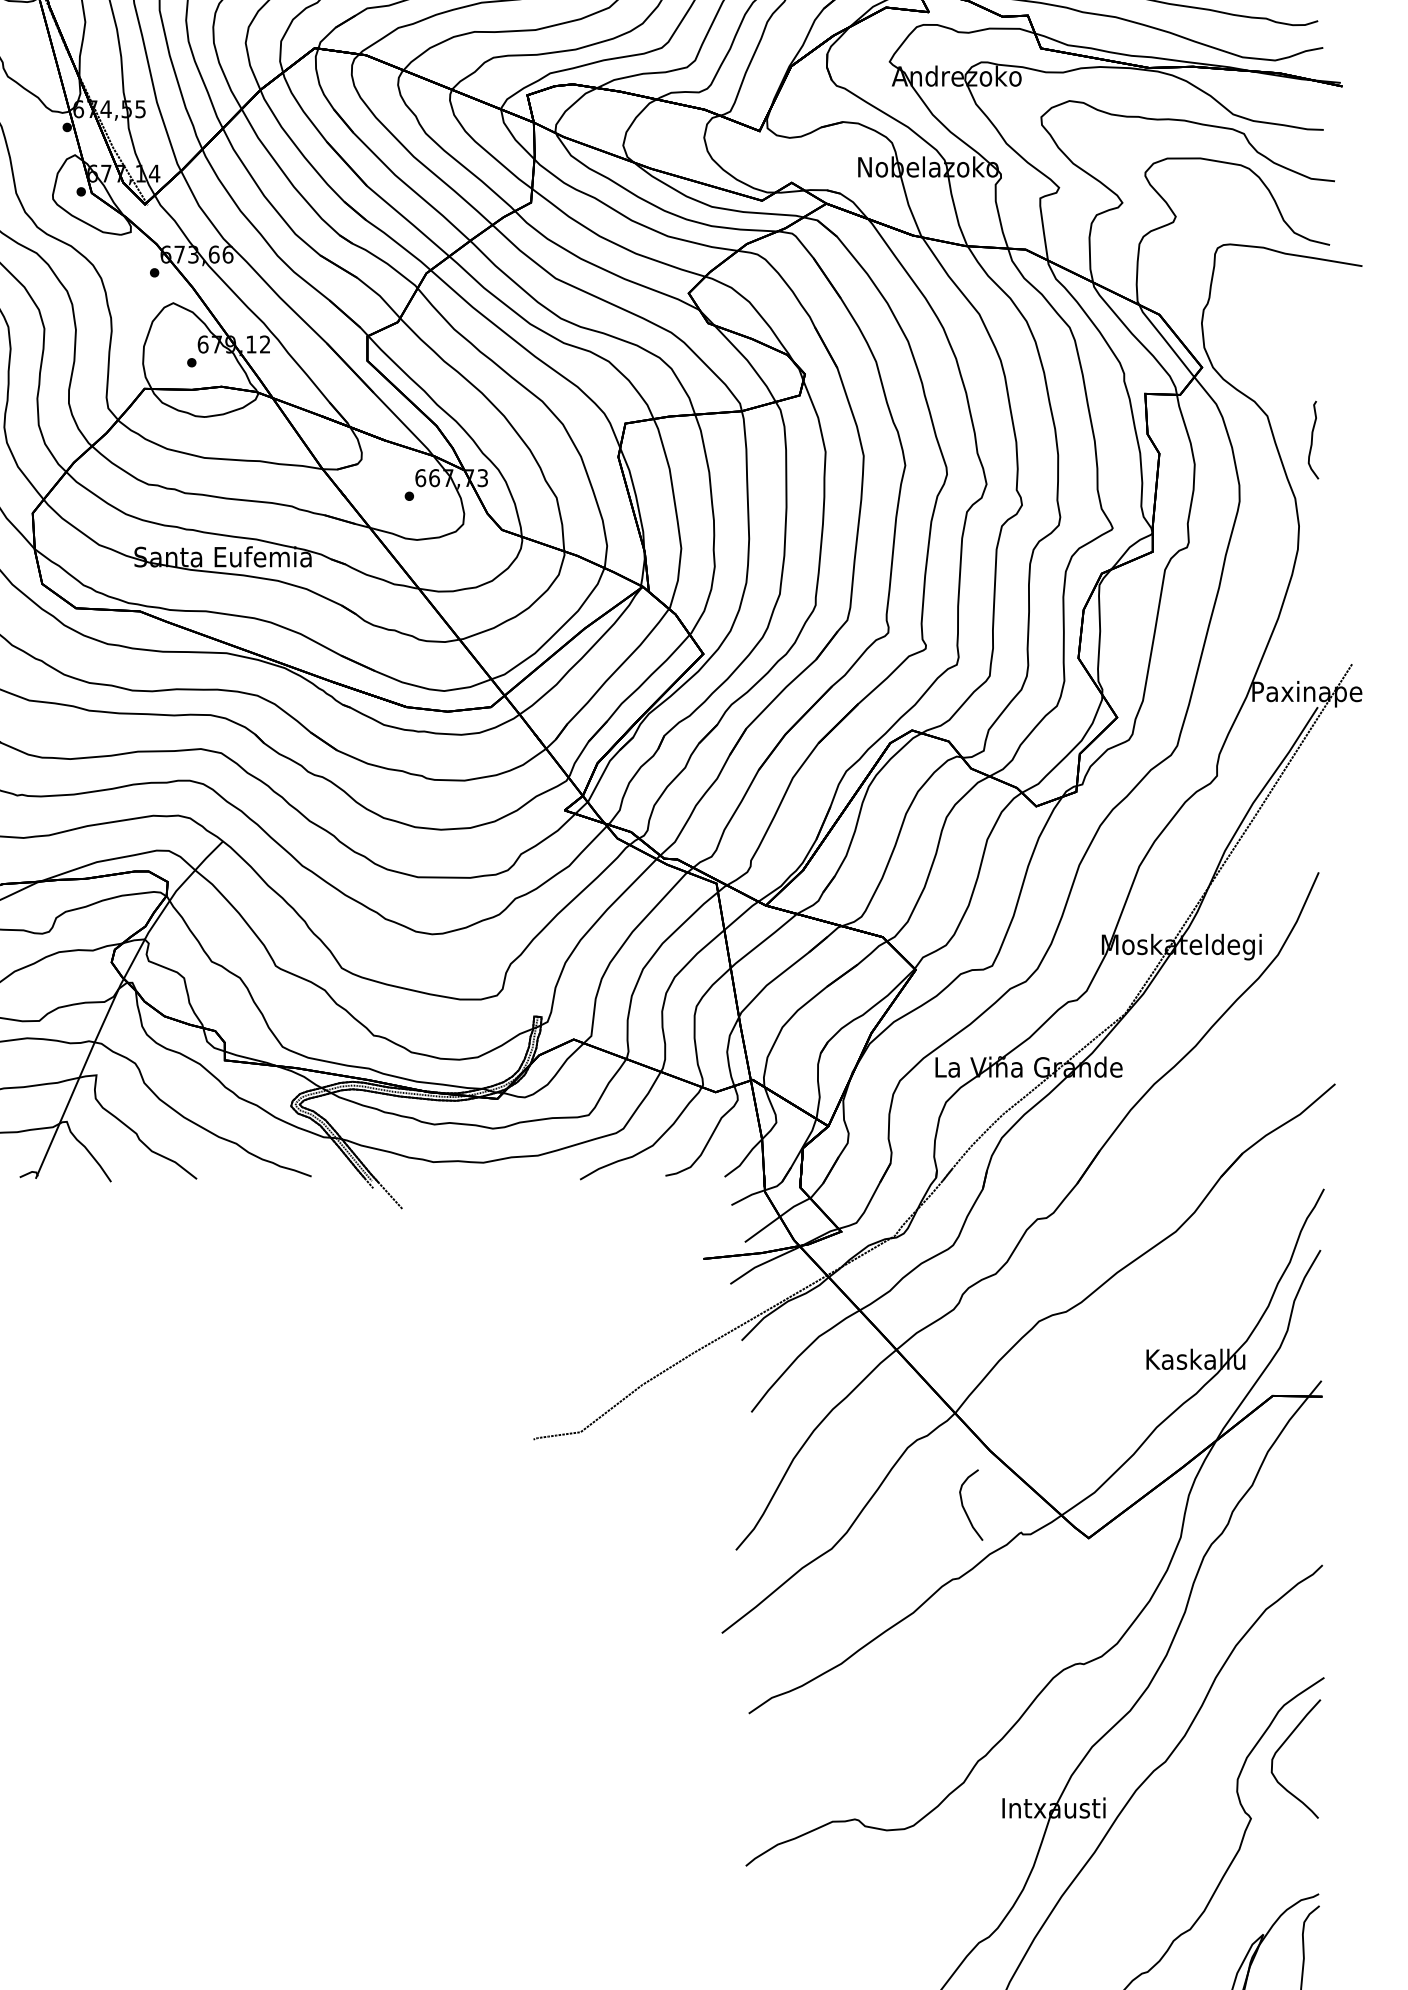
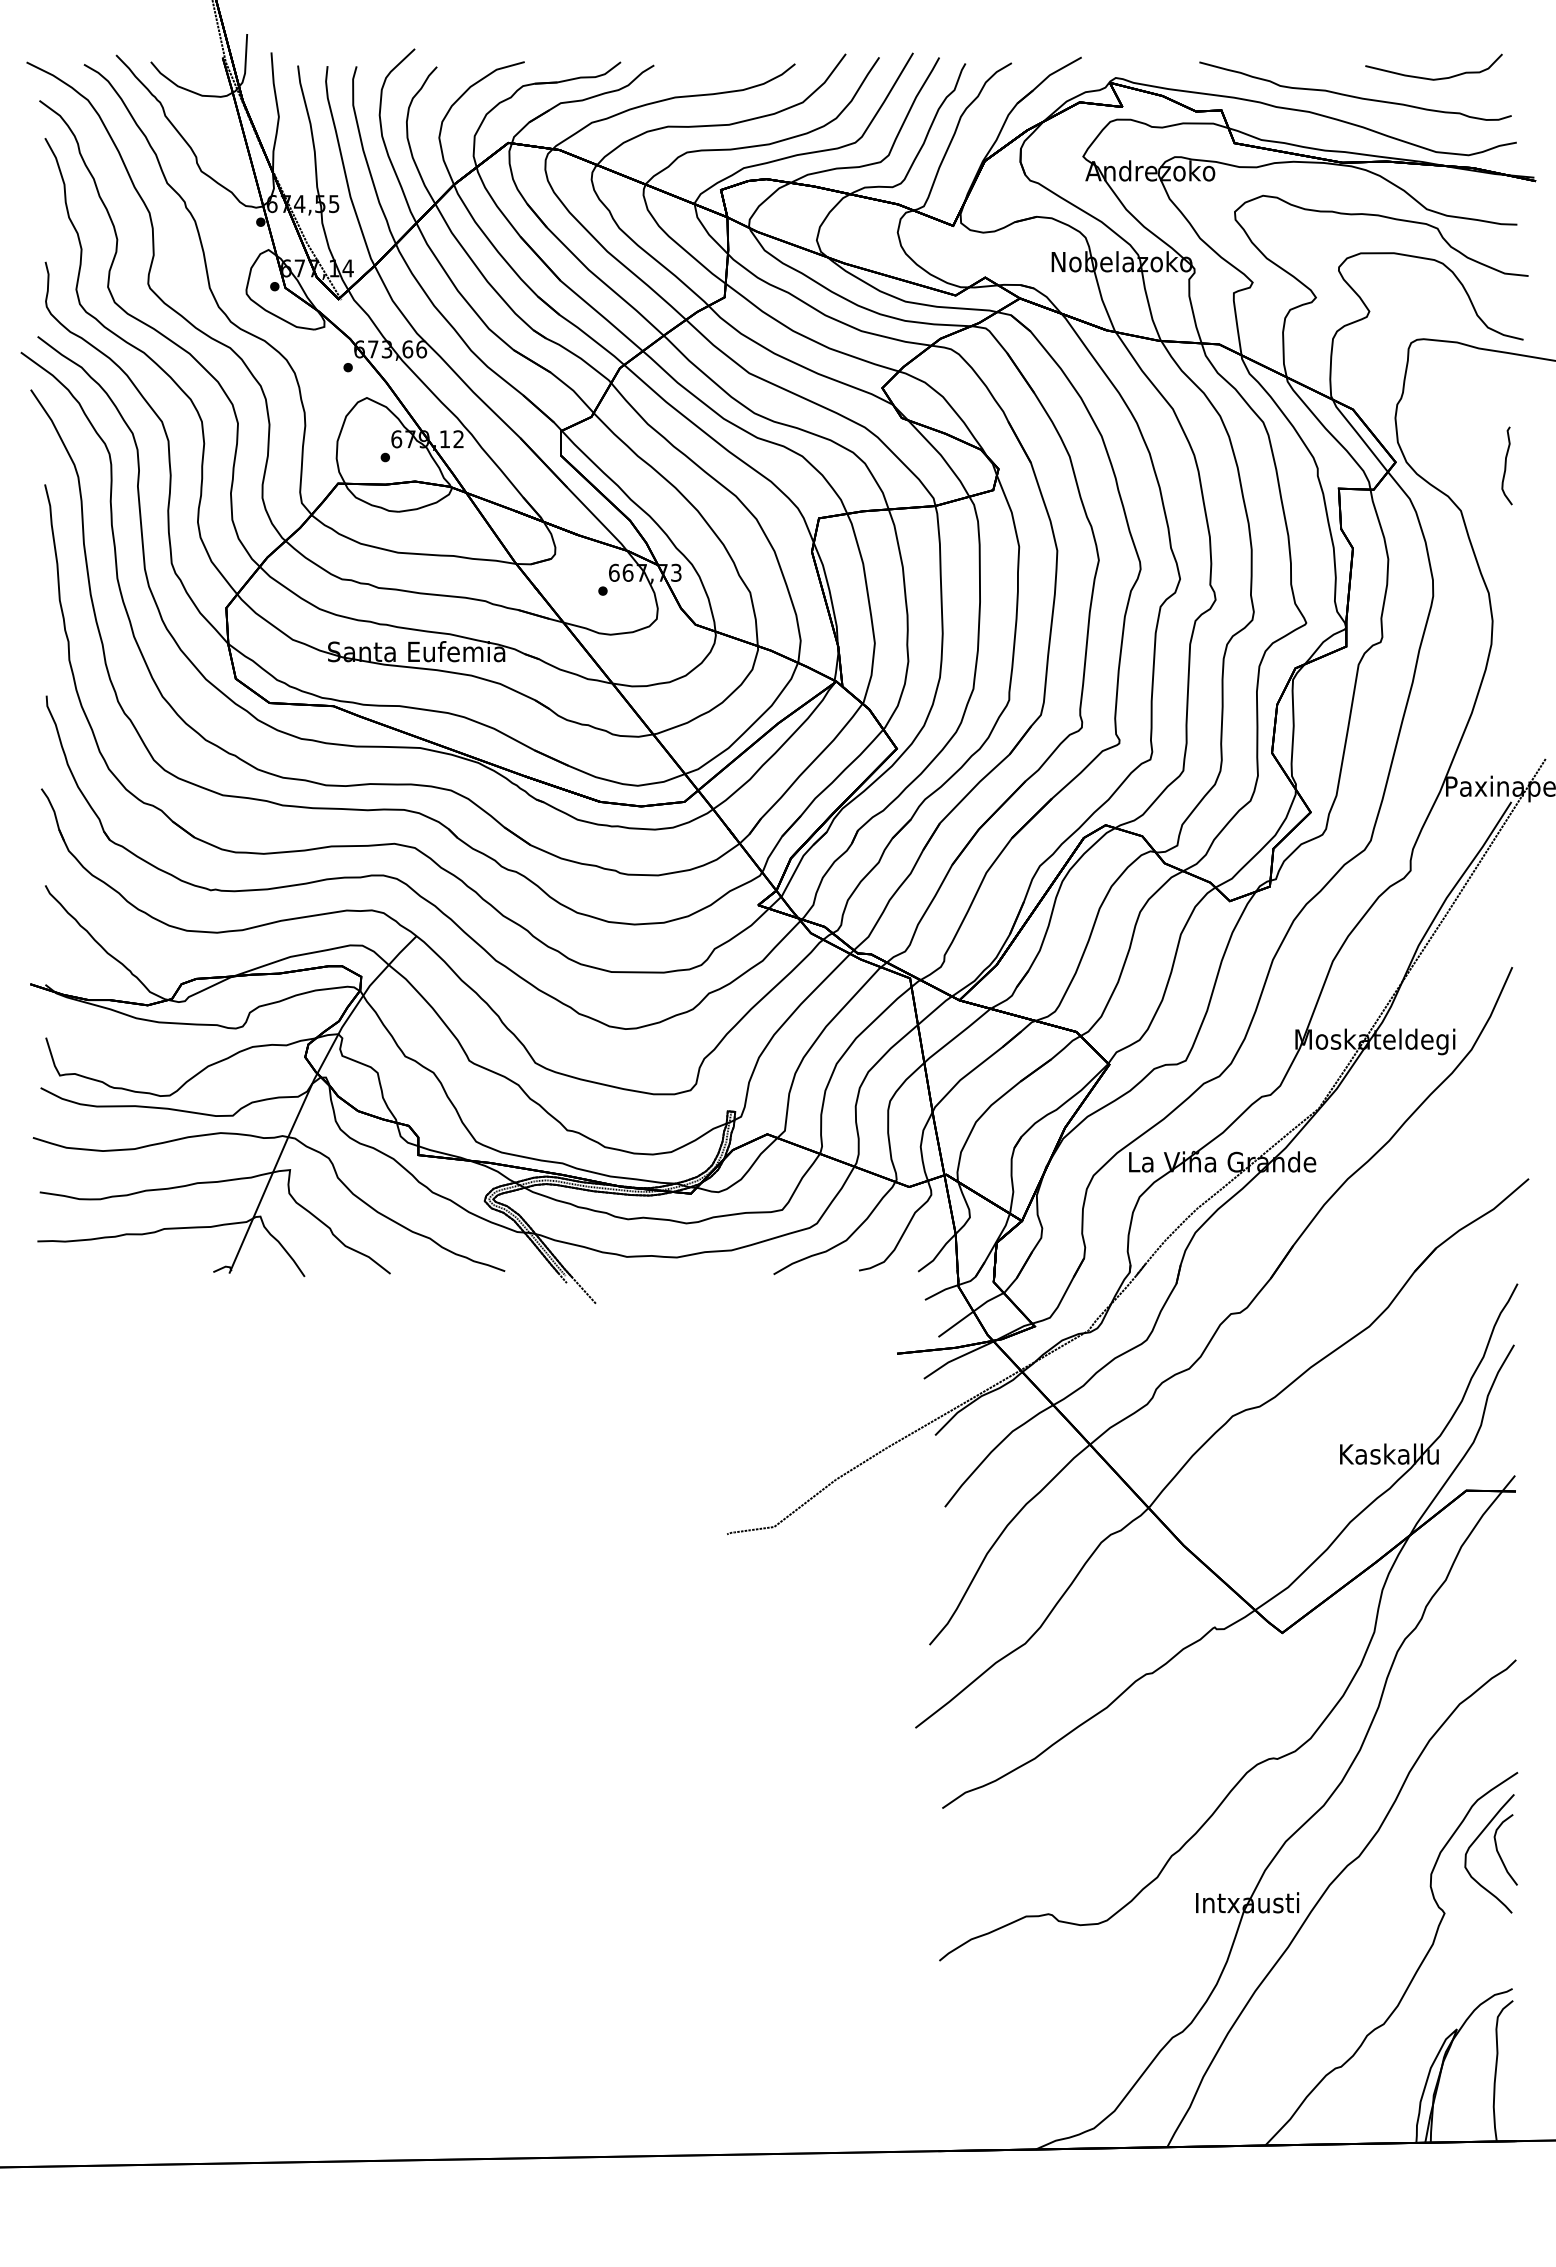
curve: (1312, 439) -> (1506, 465), moved
curve: (963, 1505) -> (1498, 1850), moved

